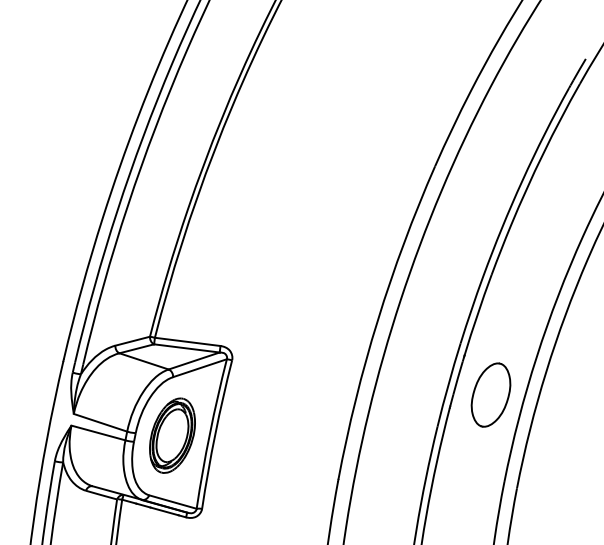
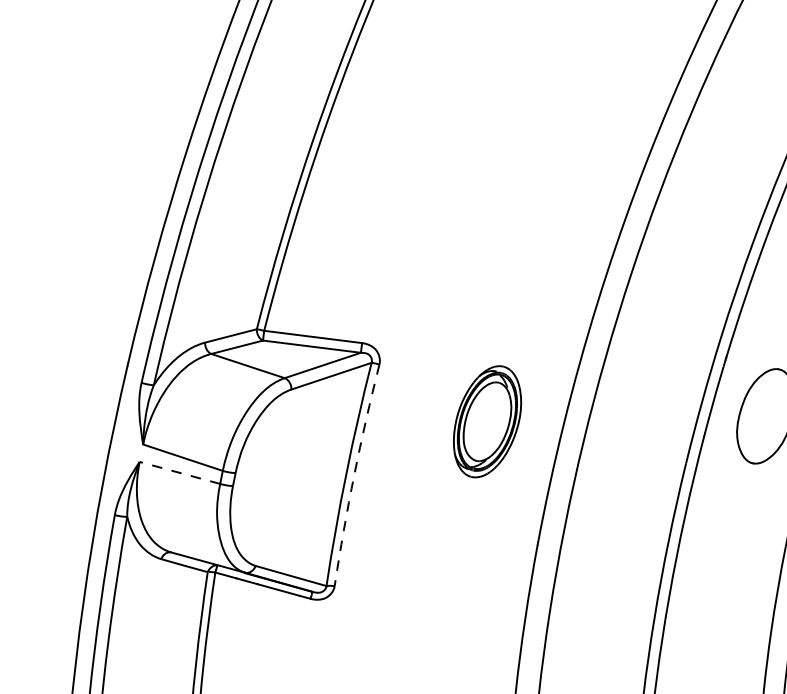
line: (98, 432) -> (179, 472), solid -> dashed
arc: (215, 434) -> (354, 475), solid -> dashed
part: (172, 435) -> (487, 421), moved

